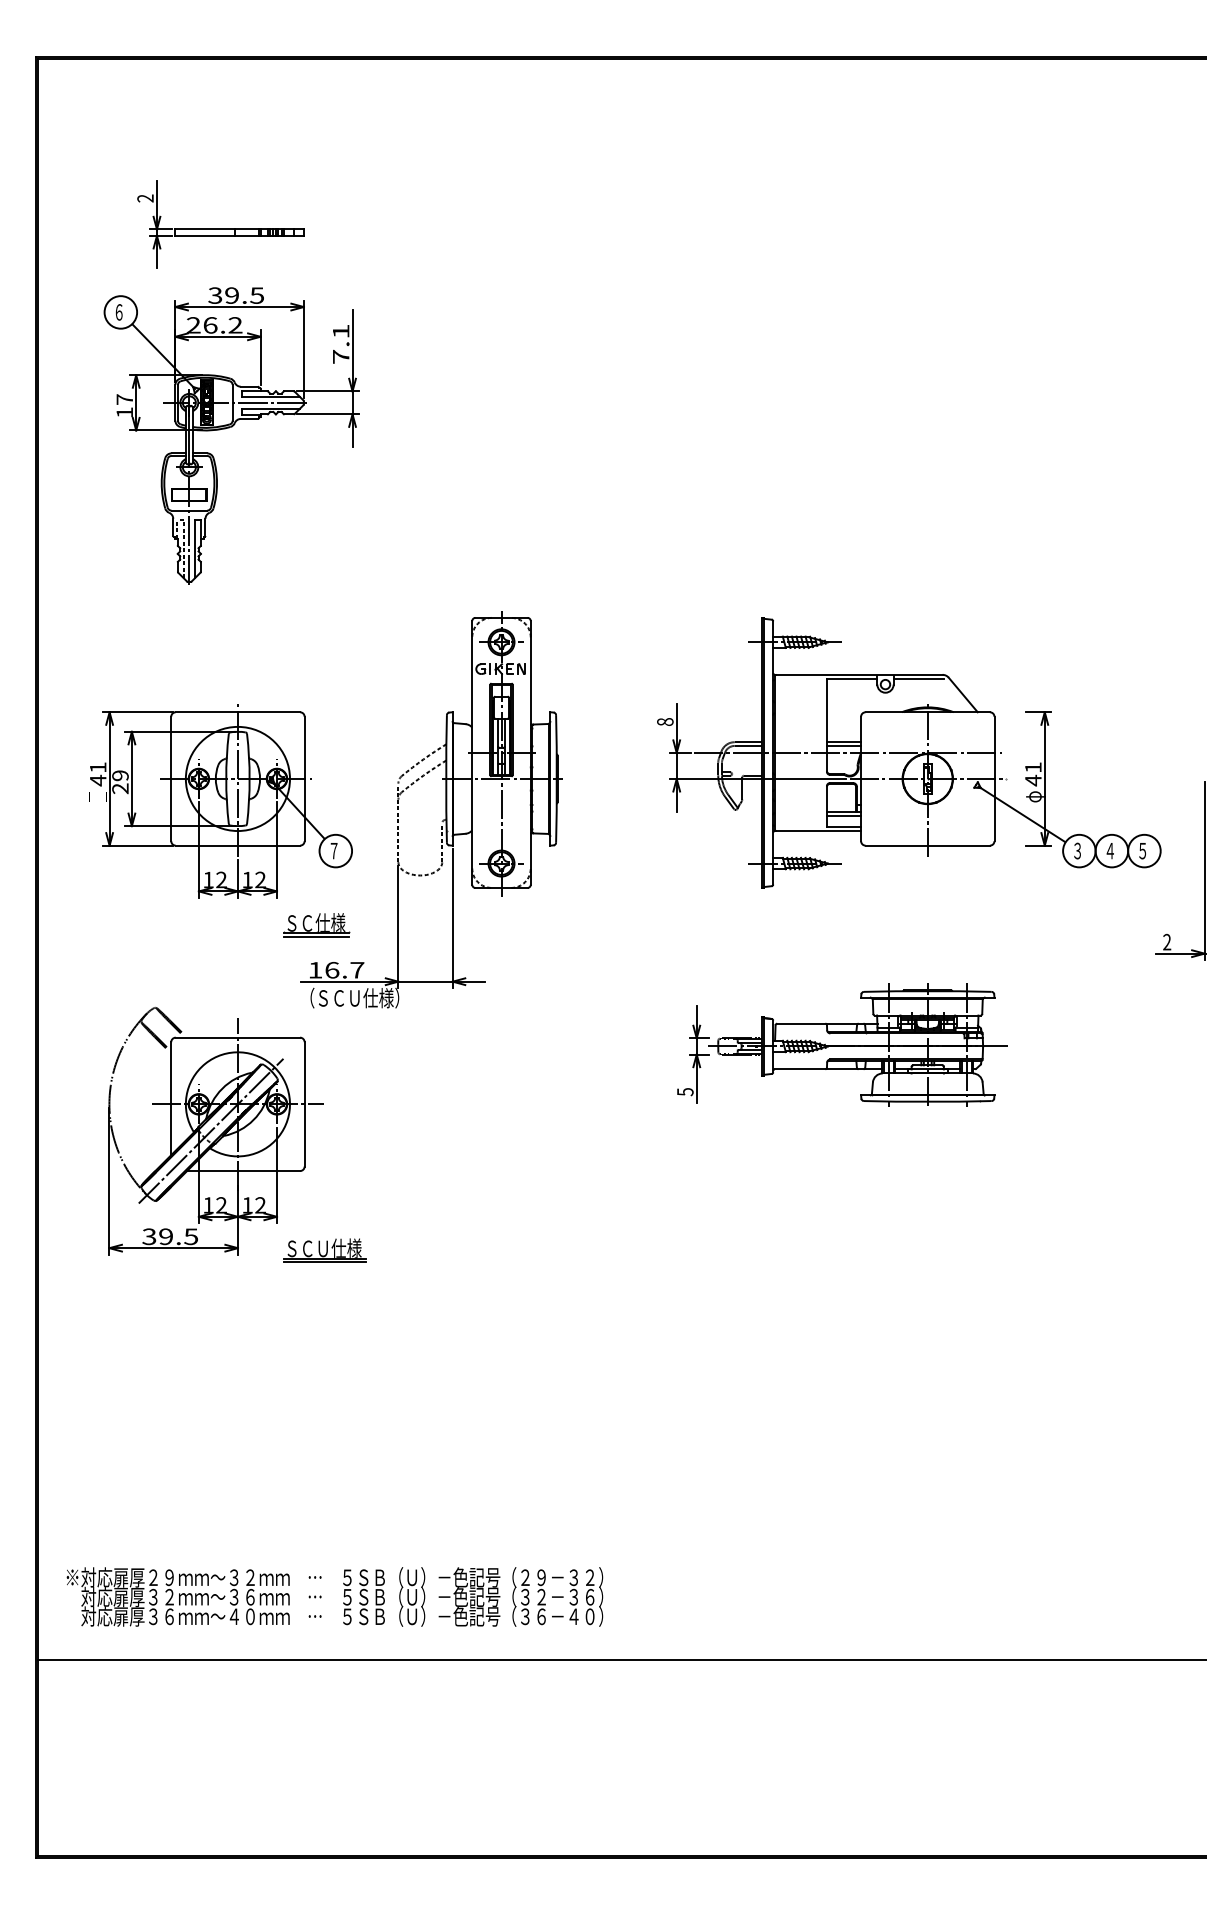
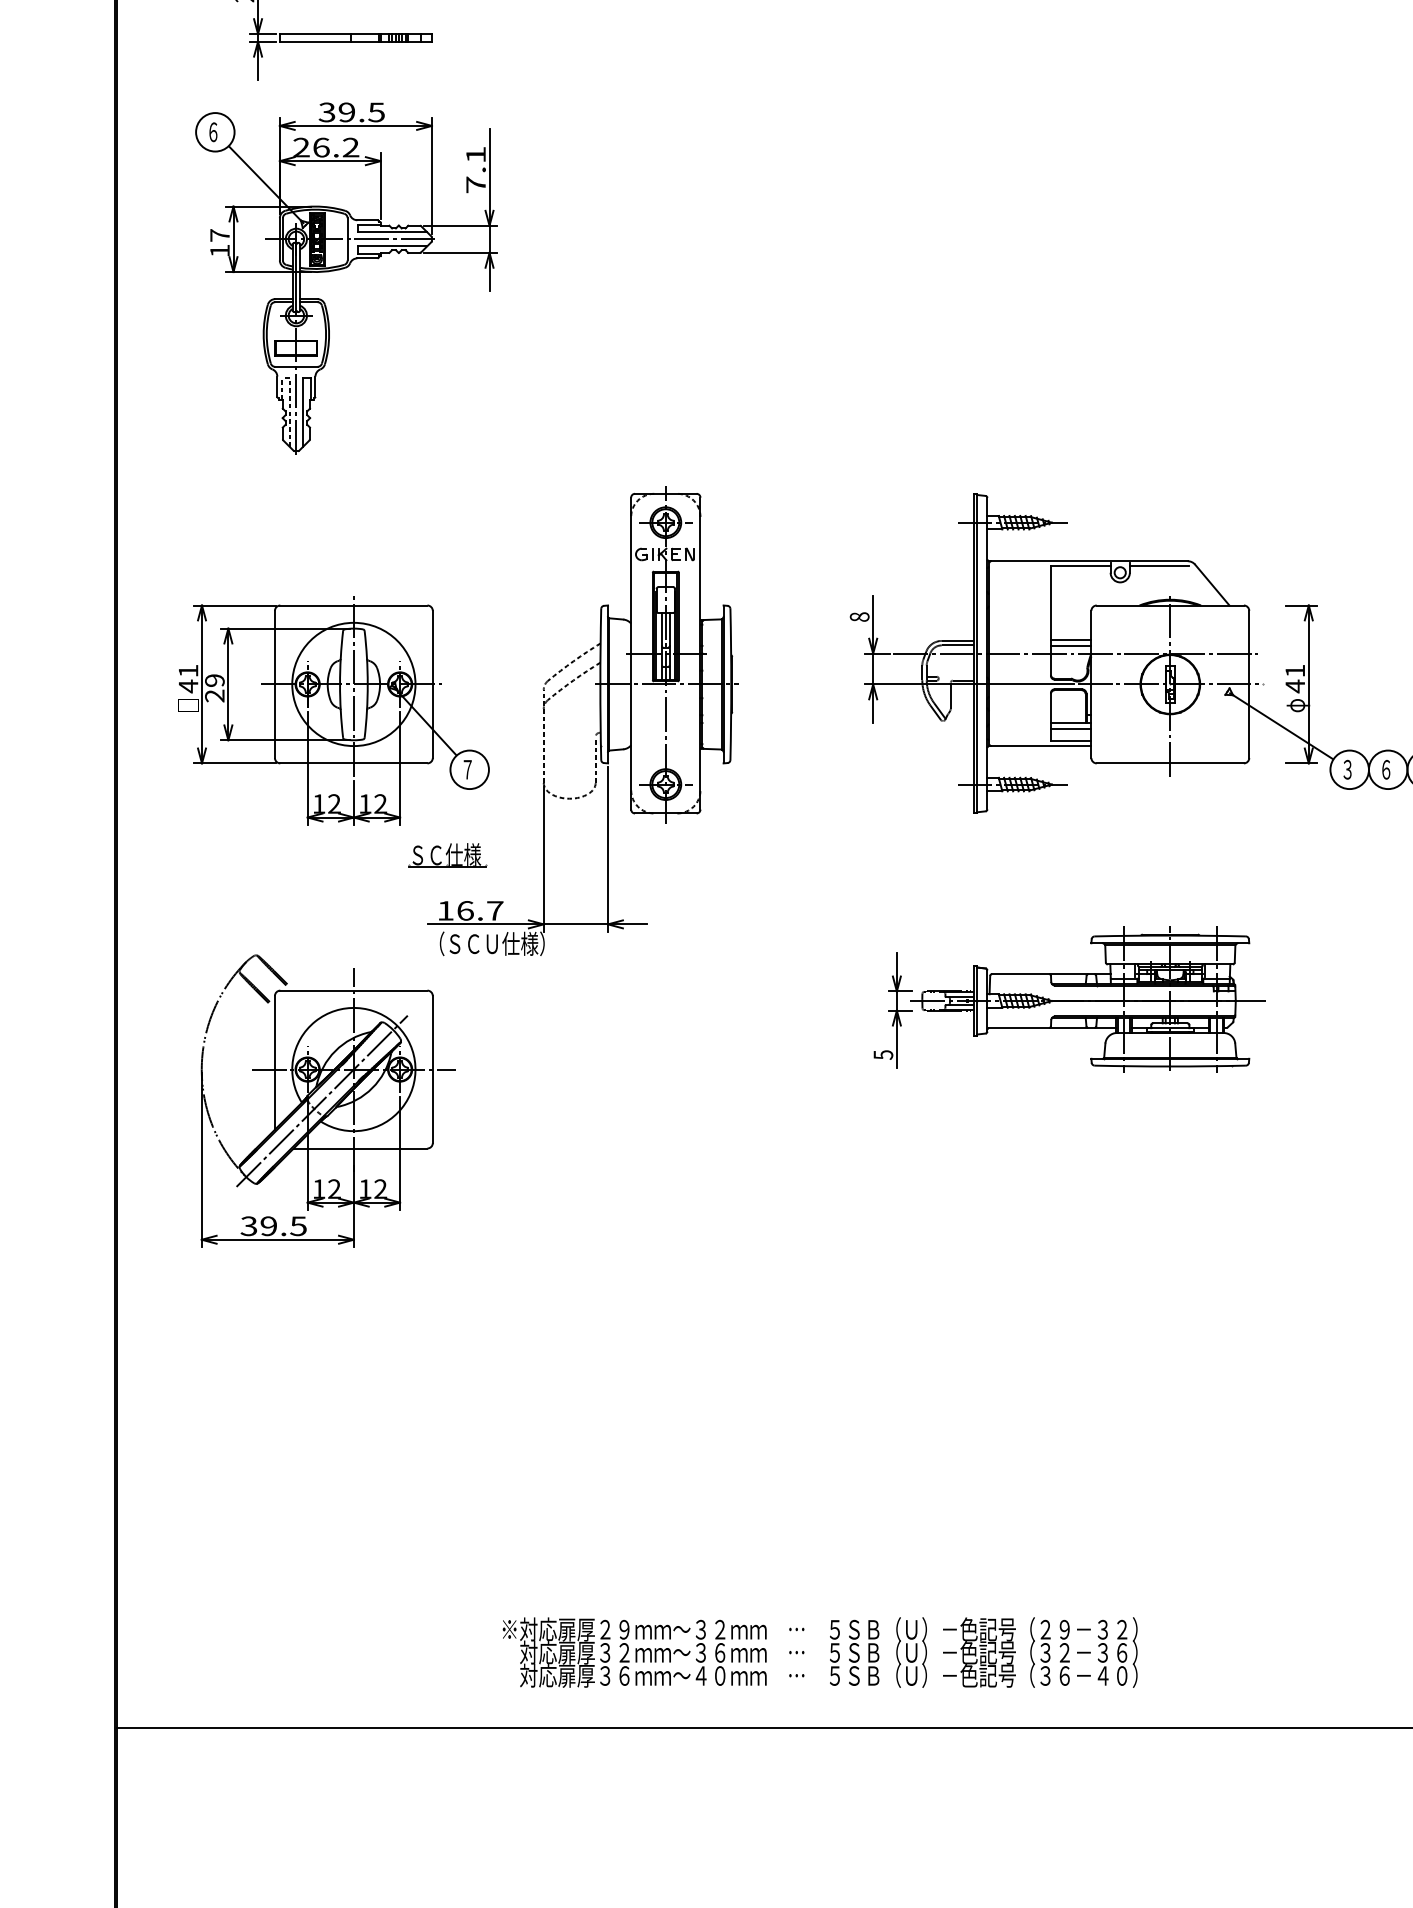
text: (1109, 850) -> (1385, 769), ４ -> ６
line: (316, 936) -> (446, 870), removed
part: (324, 1250) -> (456, 1242), removed
text: (334, 1596) -> (819, 1652), moved

